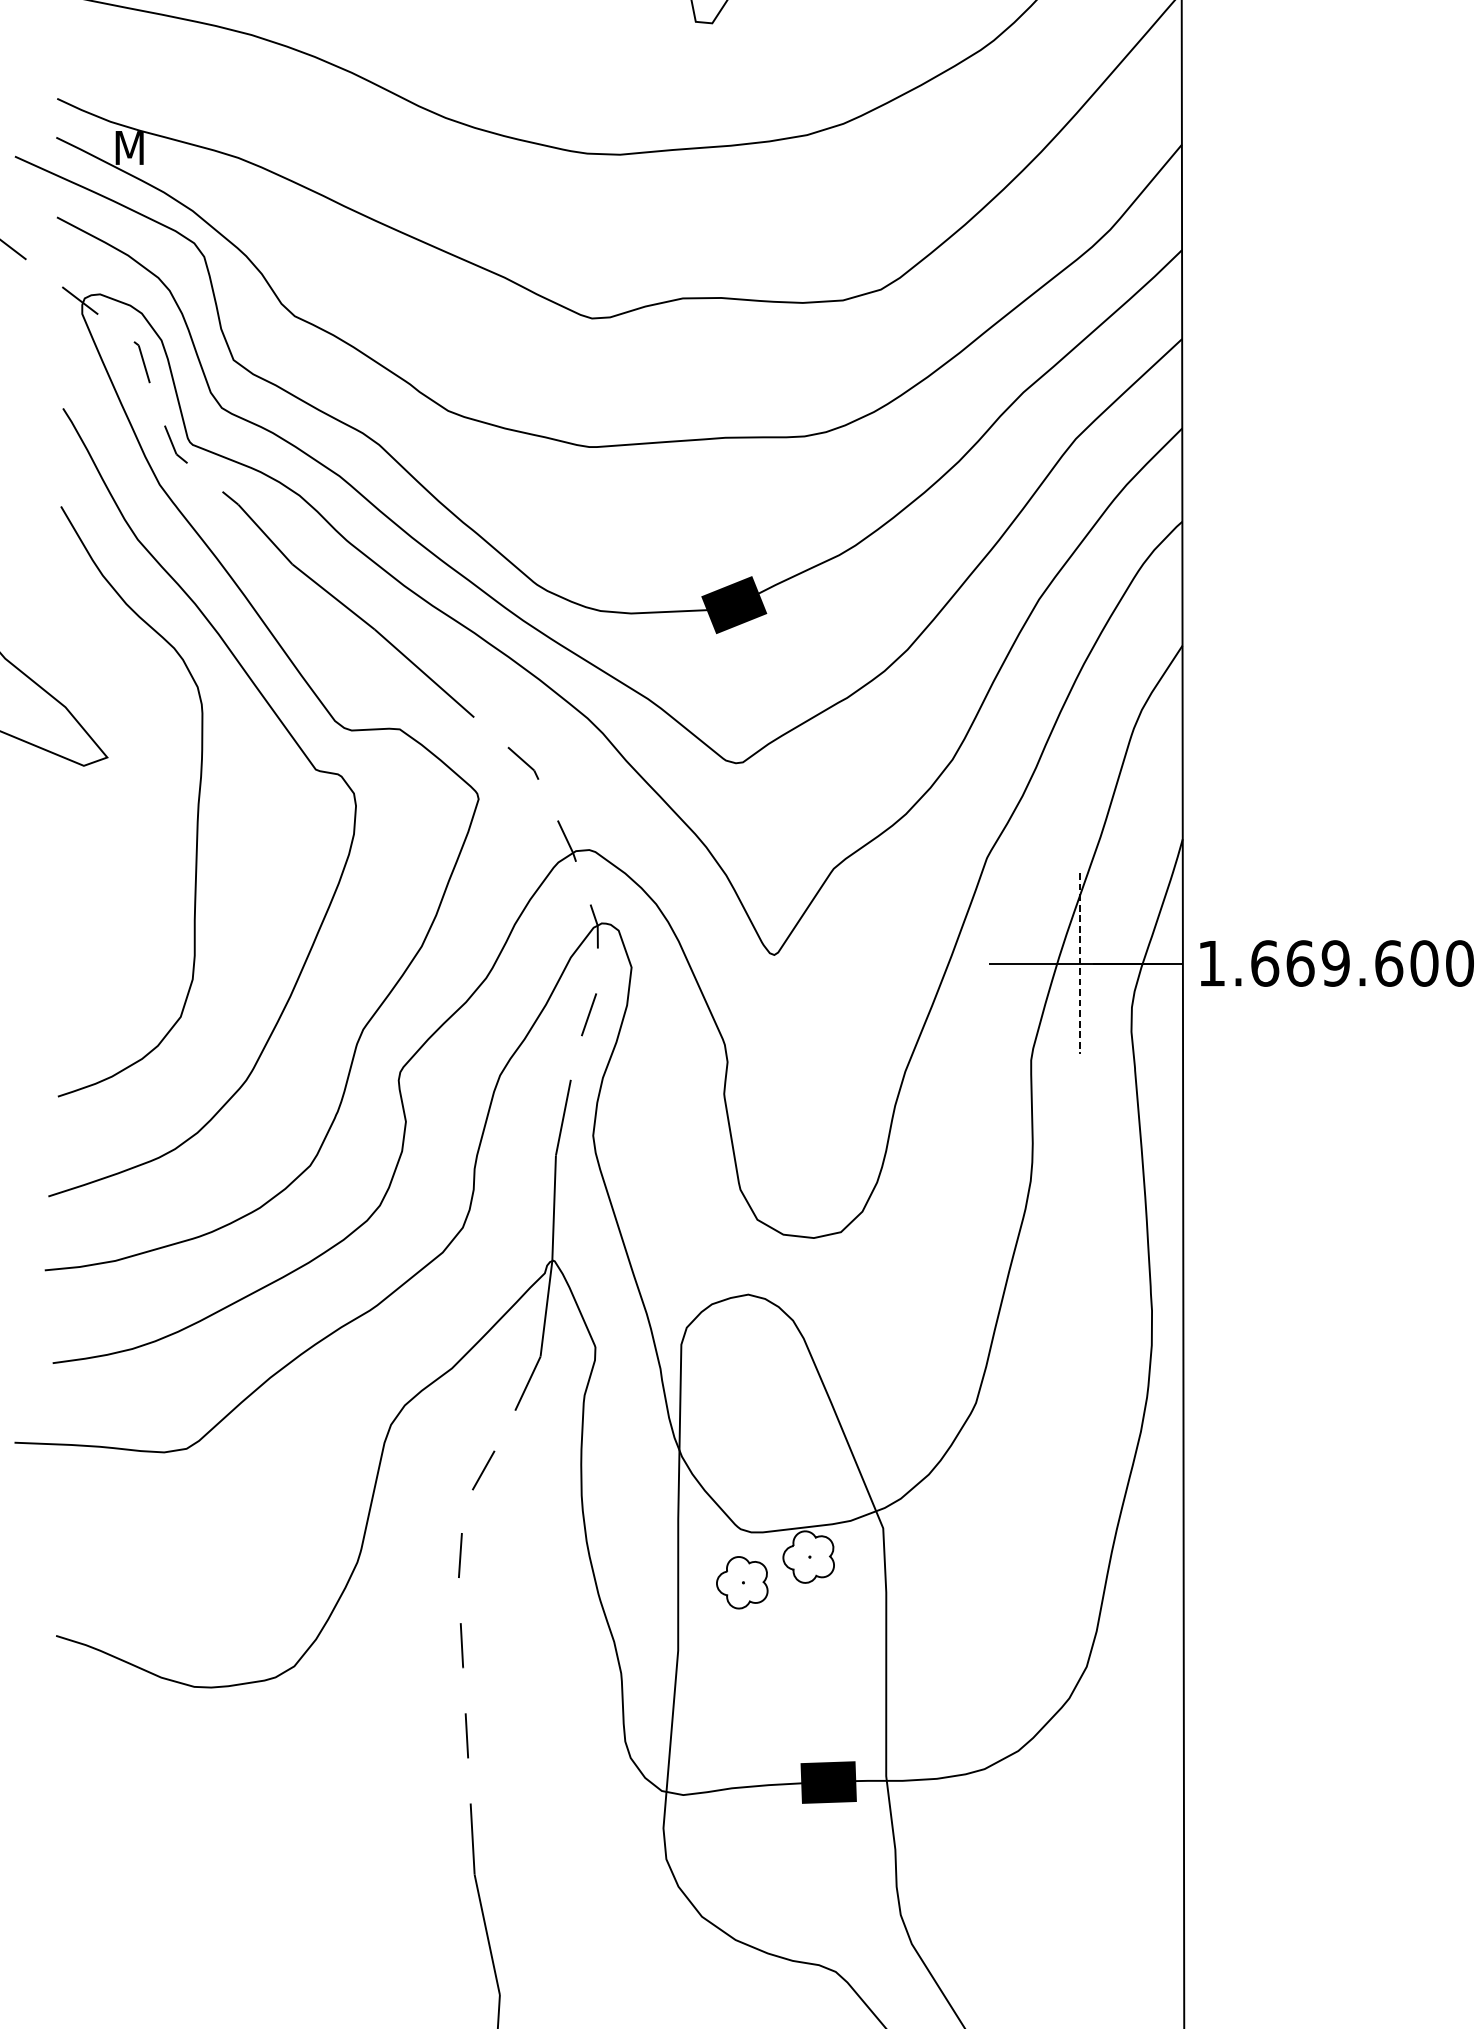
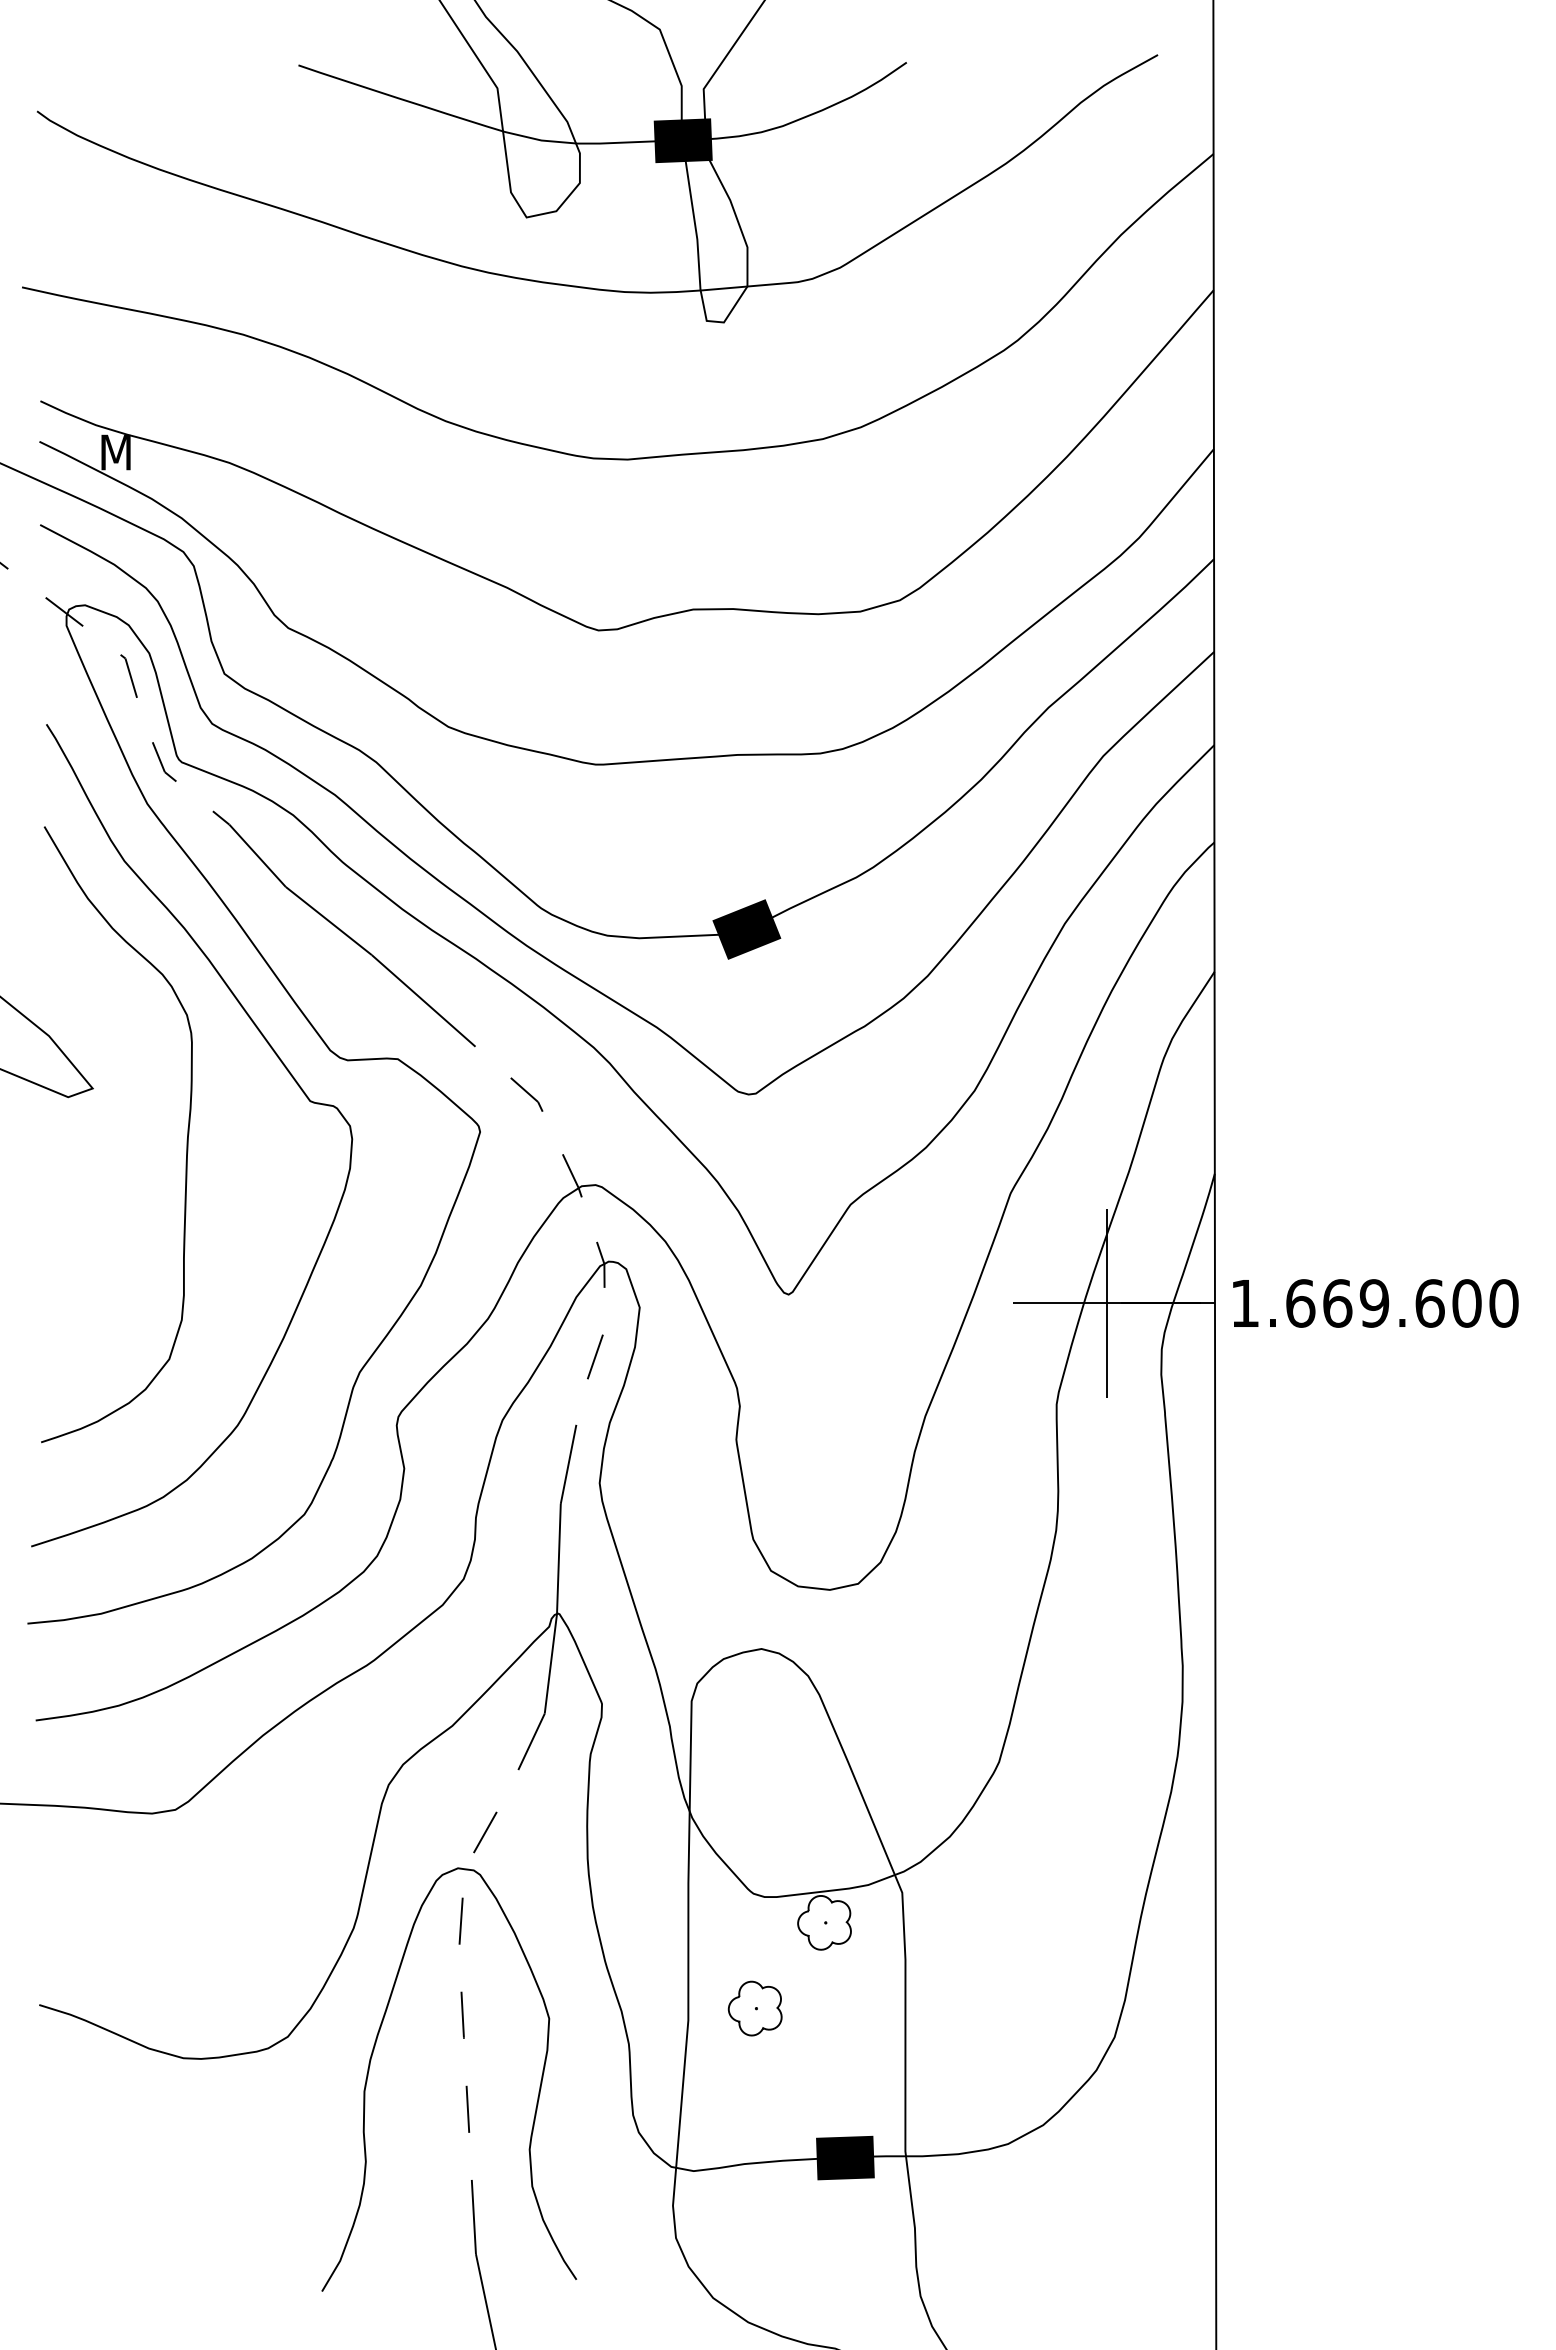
line: (1079, 963) -> (1107, 1303), dashed -> solid
part: (741, 1582) -> (754, 2008), moved
curve: (373, 1693) -> (370, 2065), added

